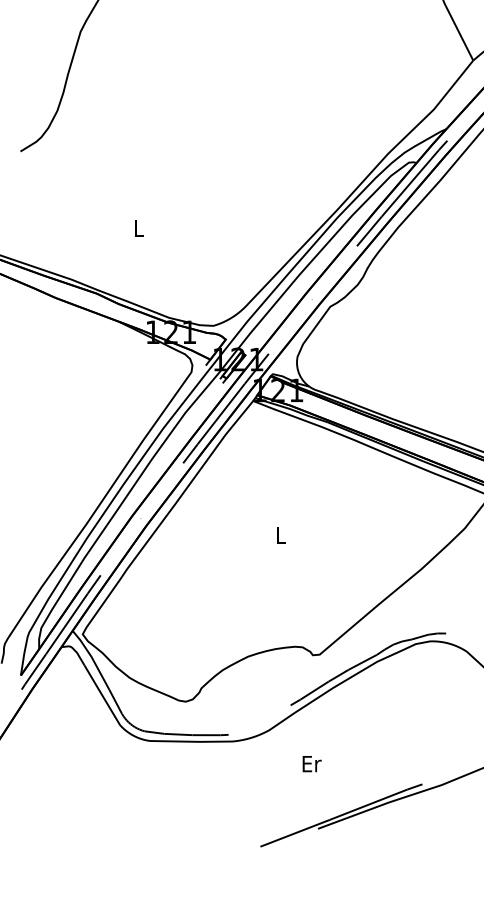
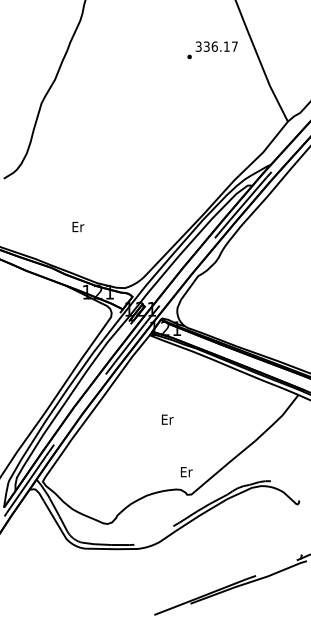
text: (139, 227) -> (78, 226), L -> Er
text: (281, 535) -> (167, 419), L -> Er
text: (311, 764) -> (186, 472), moved

